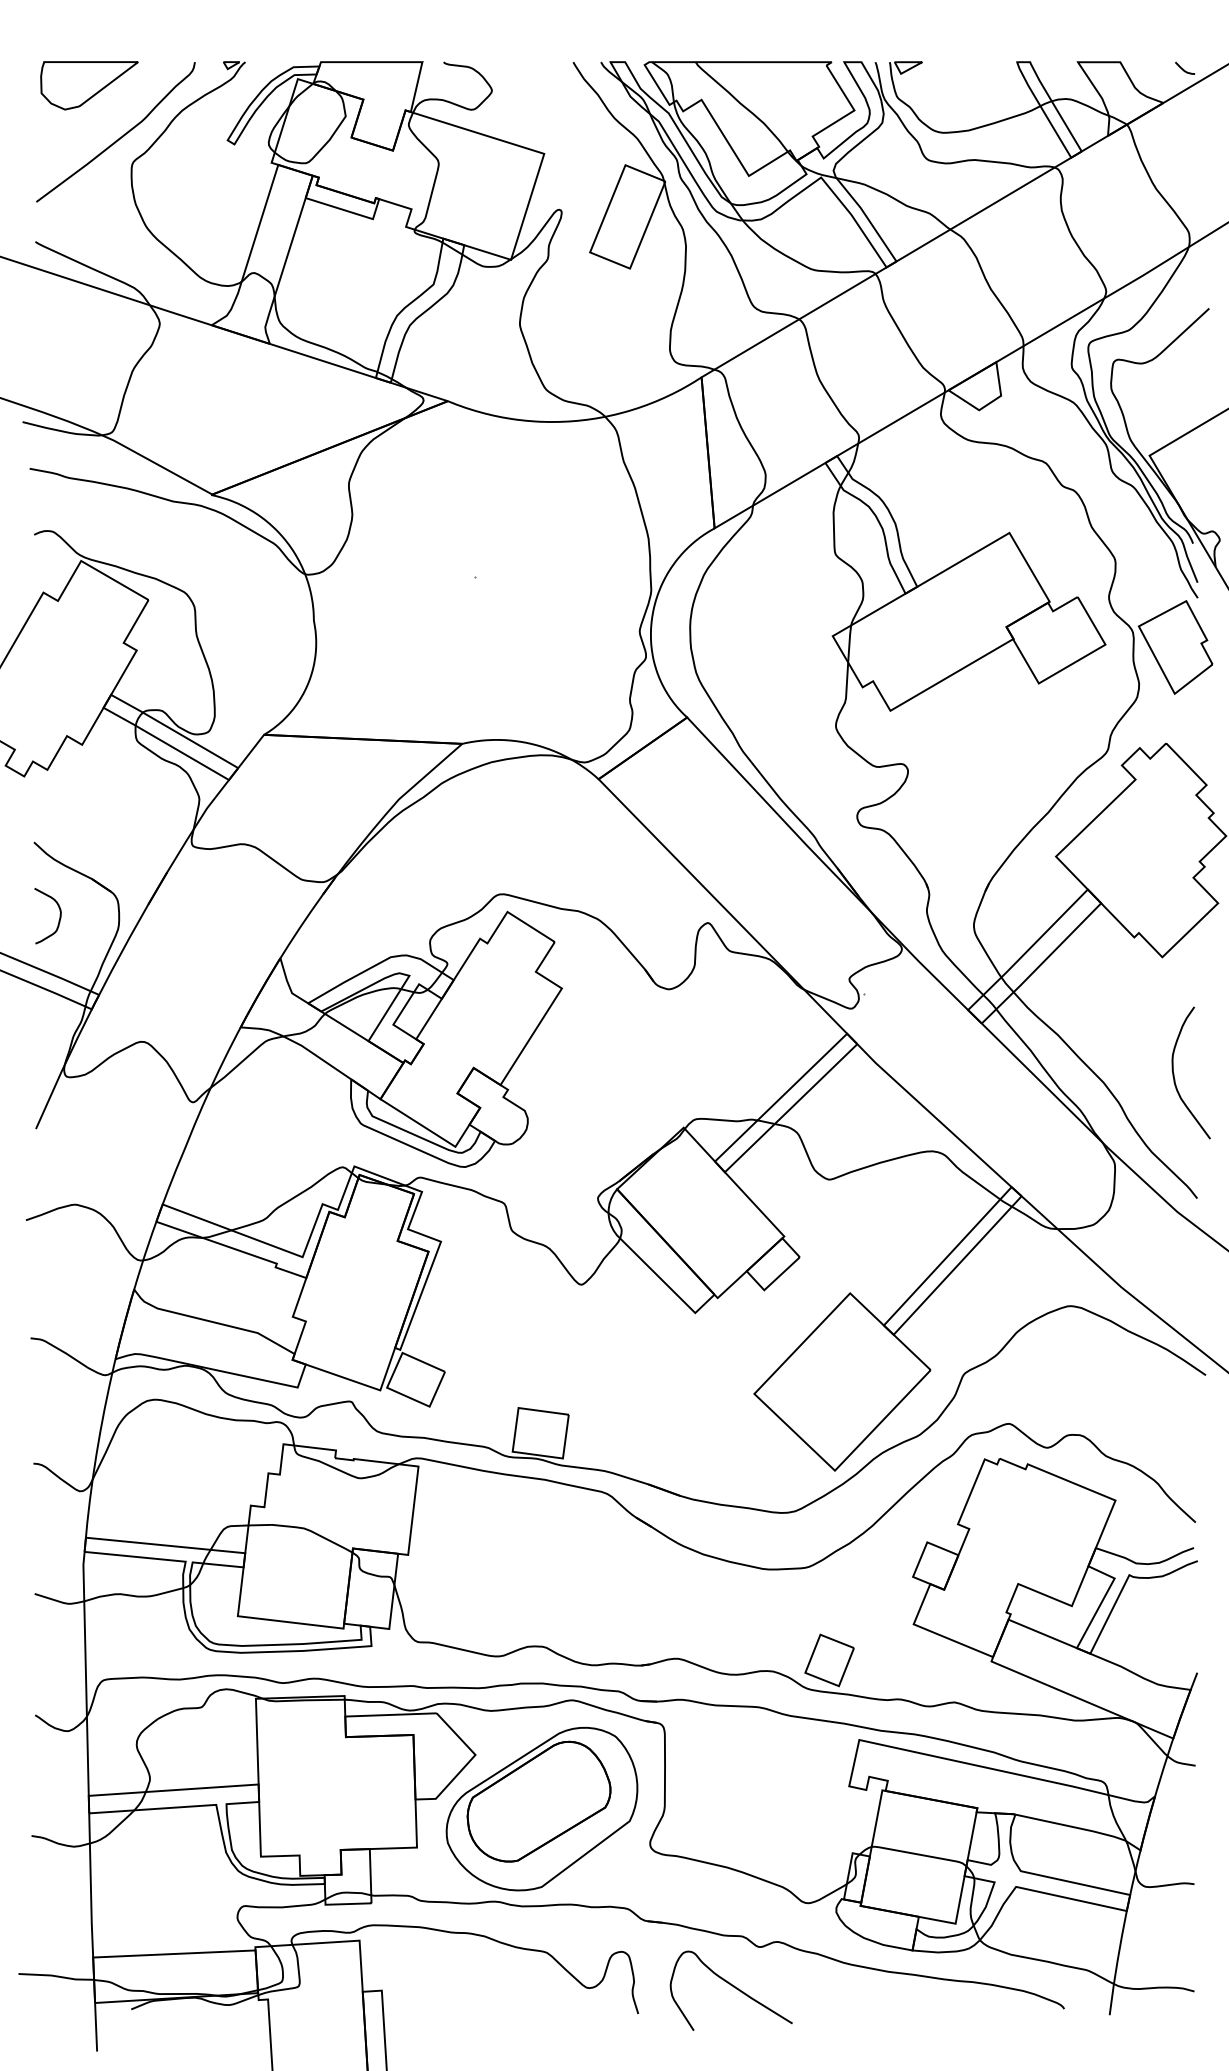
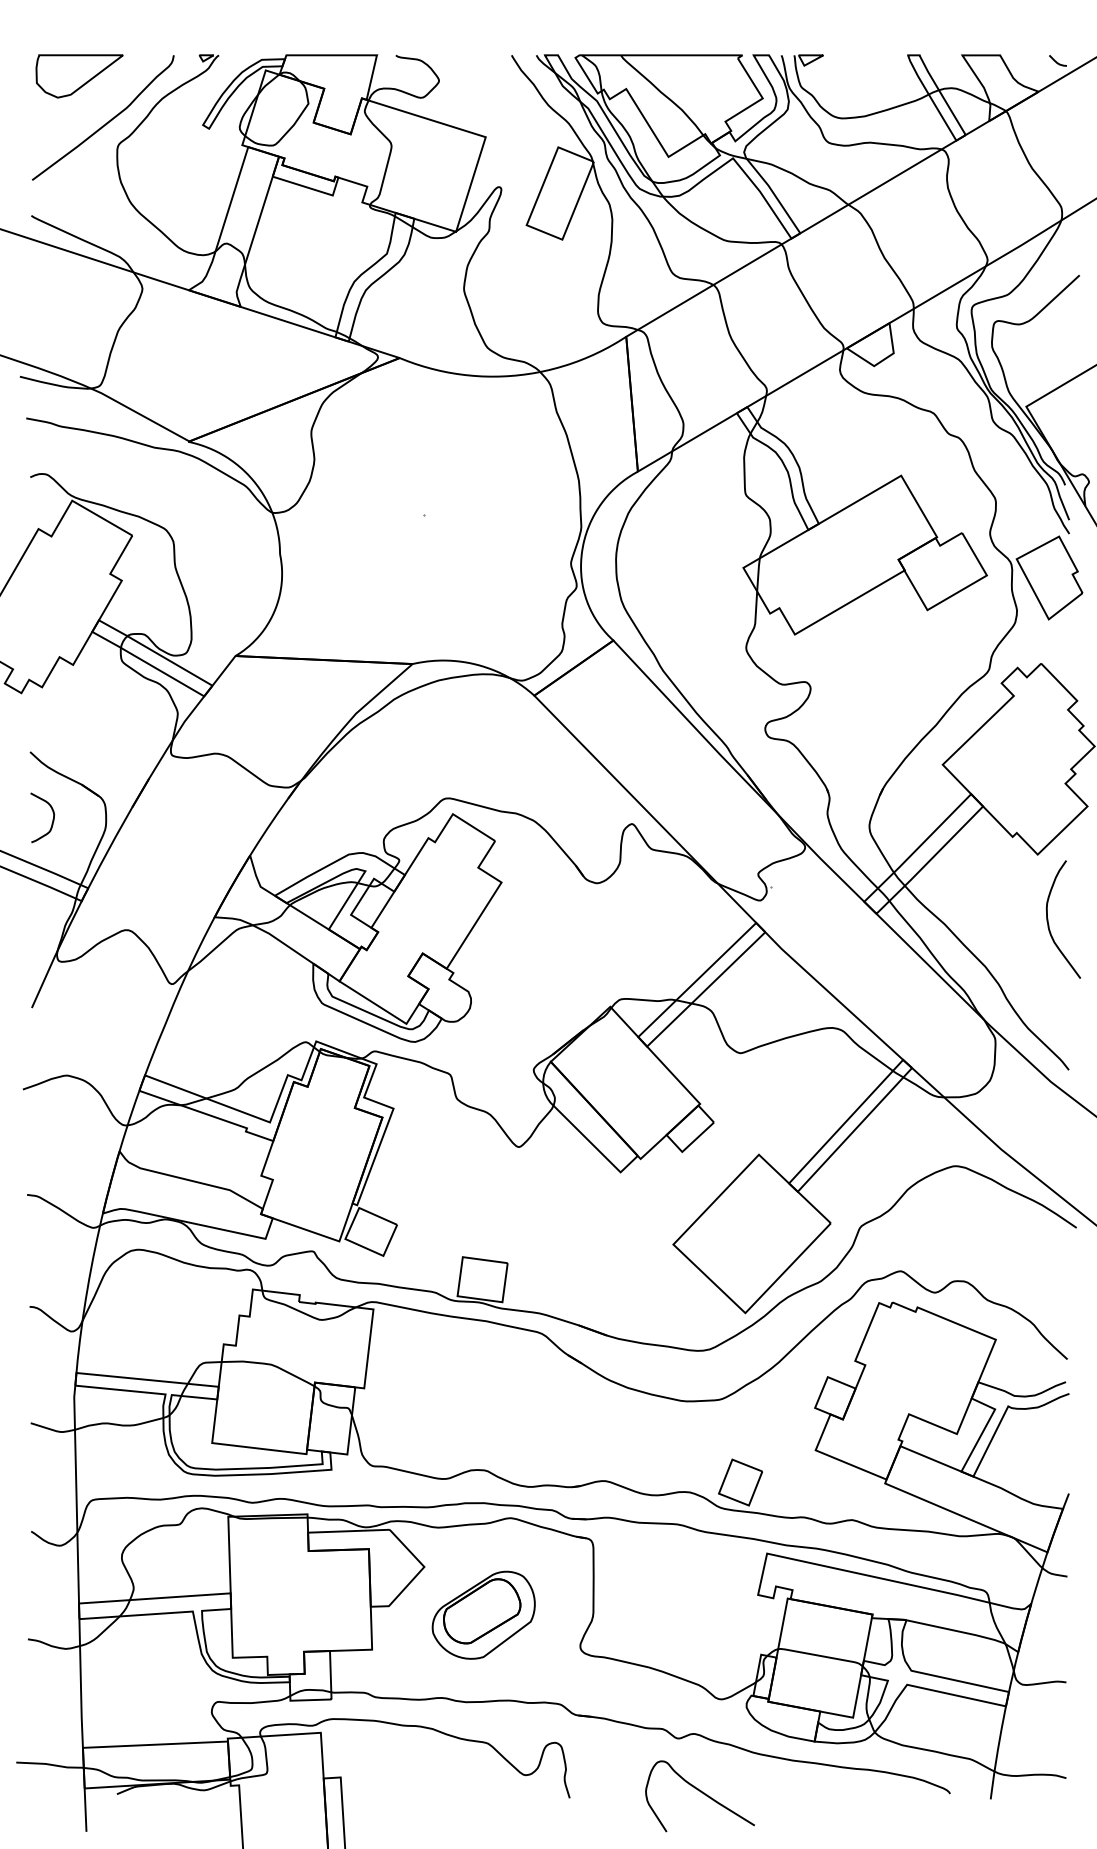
curve: (1174, 1073) -> (1048, 920), moved
part: (541, 1808) -> (483, 1614), size x0.6
curve: (733, 1987) -> (702, 1793), moved

